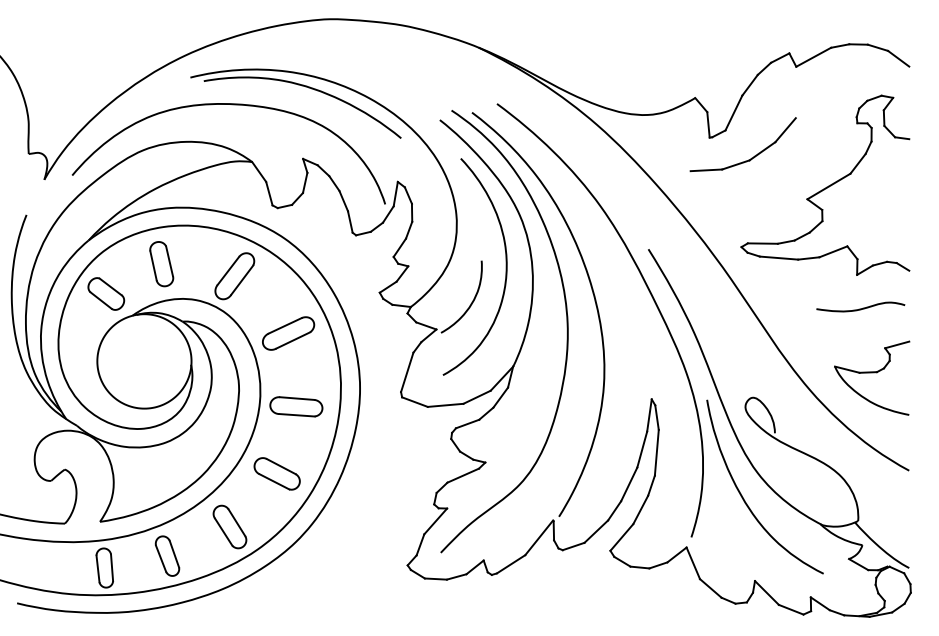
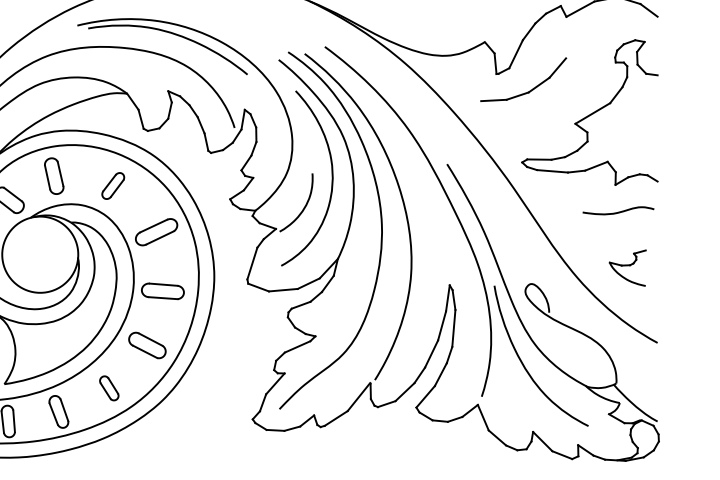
part: (234, 276) -> (112, 186), size x0.7
part: (872, 377) -> (627, 267), size x0.6
part: (229, 526) -> (108, 387), size x0.7

